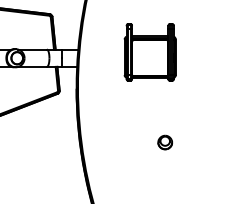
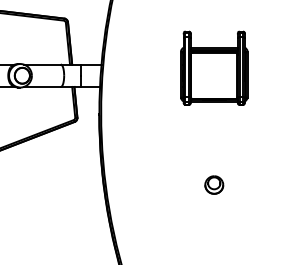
part: (149, 52) -> (213, 68), moved

